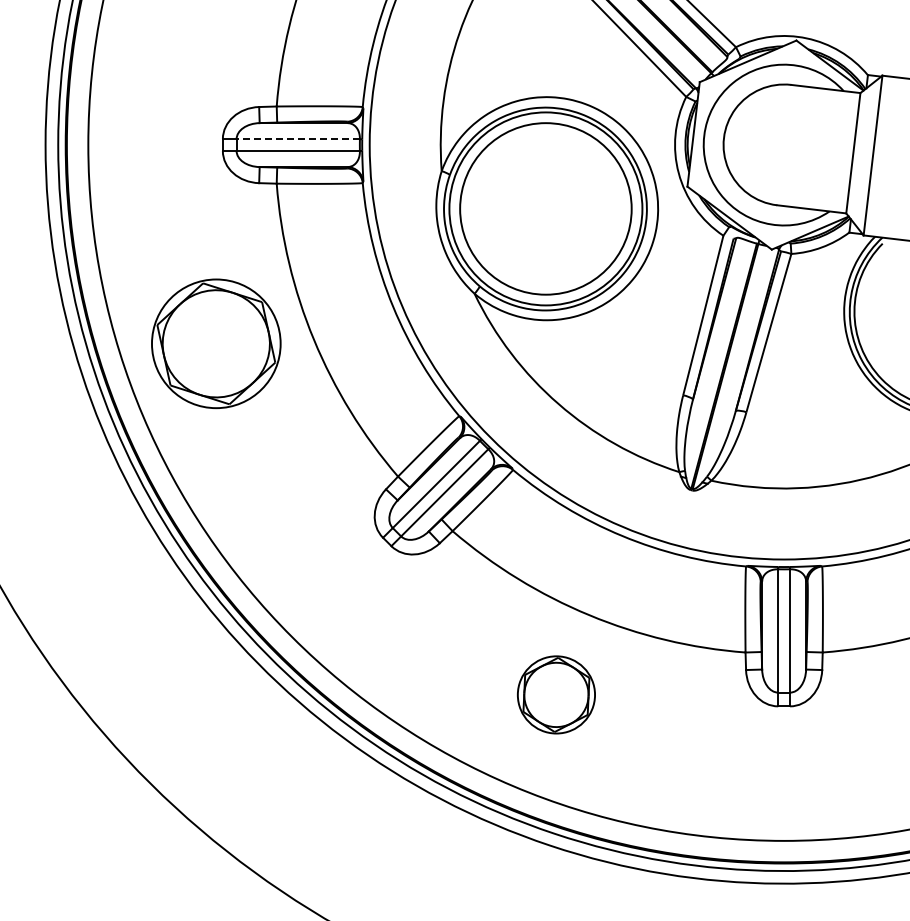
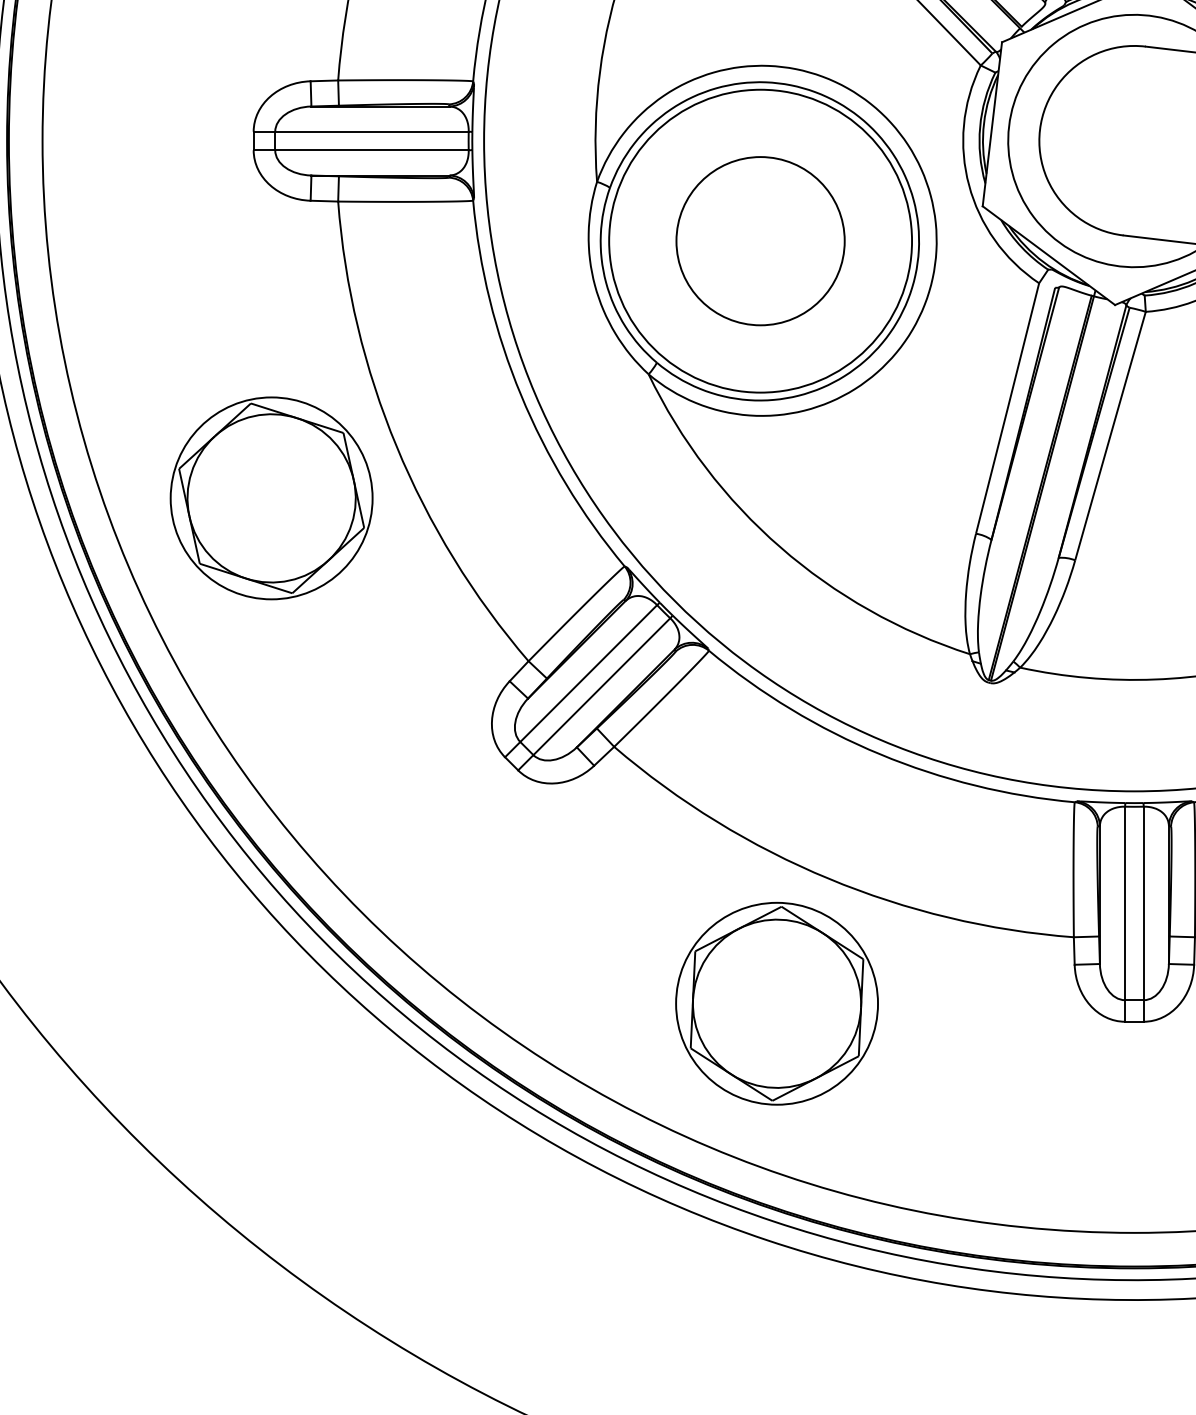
line: (298, 139) -> (372, 132), dashed -> solid
circle: (545, 208) -> (759, 240), size x0.62
part: (216, 343) -> (271, 497), moved
part: (556, 694) -> (777, 1003), size x1.67

